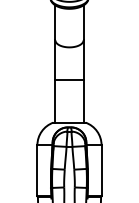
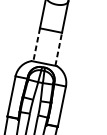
line: (83, 101) -> (58, 49), solid -> dashed
line: (55, 102) -> (36, 45), solid -> dashed

